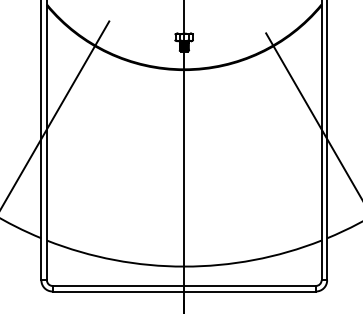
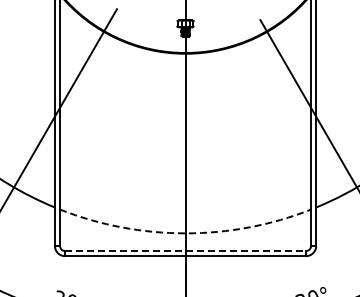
arc: (184, 266) -> (185, 233), solid -> dashed
line: (185, 286) -> (186, 251), solid -> dashed

